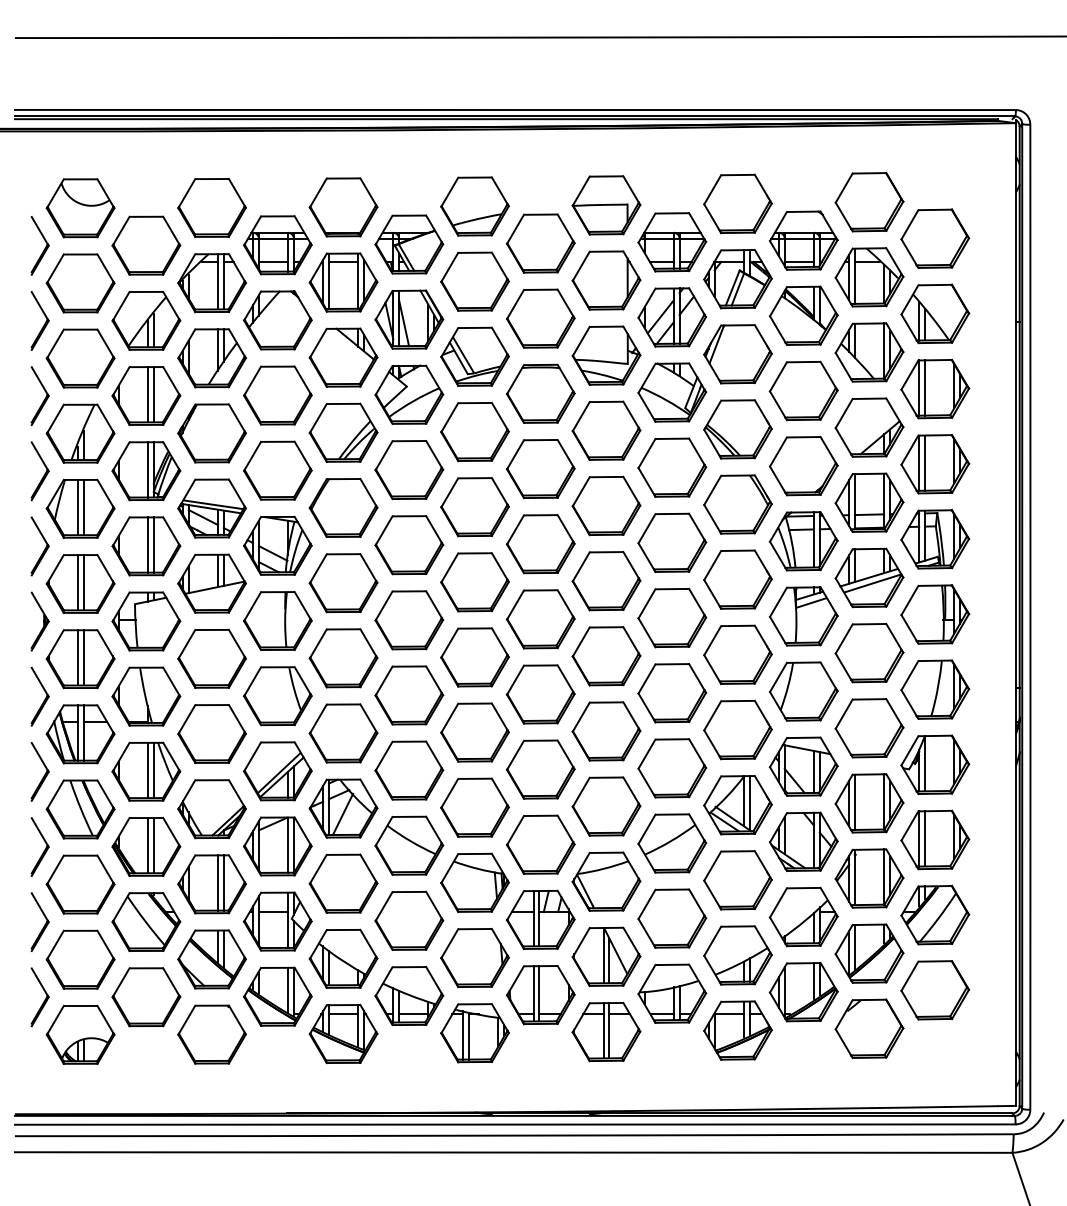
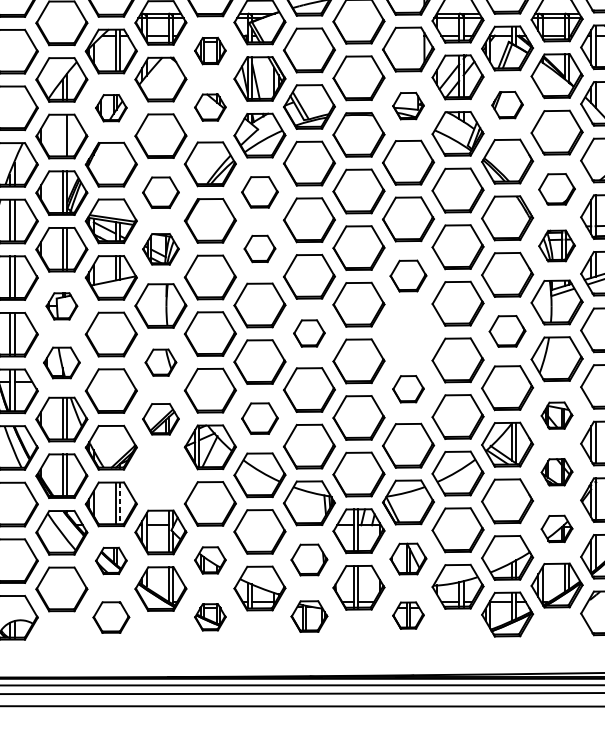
part: (343, 282) -> (210, 51), size x0.6
part: (737, 354) -> (507, 105), size x0.6
part: (606, 355) -> (408, 106), size x0.6
part: (343, 357) -> (210, 107), size x0.6
part: (211, 358) -> (110, 108), size x0.6
line: (147, 394) -> (62, 135), removed
part: (803, 466) -> (556, 189), size x0.7
part: (277, 470) -> (160, 192), size x0.7
part: (409, 470) -> (260, 192), size x0.7
part: (803, 541) -> (556, 246), size x0.7
part: (277, 545) -> (160, 249), size x0.7
part: (409, 545) -> (260, 249), size x0.6
part: (606, 581) -> (408, 276), size x0.7
part: (146, 621) -> (61, 306), size x0.6
part: (737, 654) -> (507, 331), size x0.7
part: (606, 656) -> (408, 332), removed
part: (474, 657) -> (309, 333), size x0.6
part: (146, 696) -> (61, 362), size x0.7
part: (277, 696) -> (160, 362), size x0.6
part: (606, 731) -> (408, 389), size x0.6
part: (803, 766) -> (556, 415), size x0.6
part: (409, 770) -> (260, 418), size x0.7
part: (277, 771) -> (160, 419), size x0.7
part: (803, 841) -> (556, 472), size x0.6
part: (277, 846) -> (160, 475), removed
line: (223, 882) -> (119, 502), solid -> dashed
part: (803, 916) -> (556, 528), size x0.6
part: (606, 956) -> (408, 558), size x0.7
part: (343, 958) -> (210, 560), size x0.6
part: (474, 958) -> (309, 560), size x0.7
part: (211, 959) -> (110, 560), size x0.6
part: (606, 1031) -> (408, 615), size x0.6
part: (474, 1033) -> (309, 616), size x0.7
part: (211, 1034) -> (110, 617), size x0.7
part: (343, 1034) -> (210, 617), size x0.6

